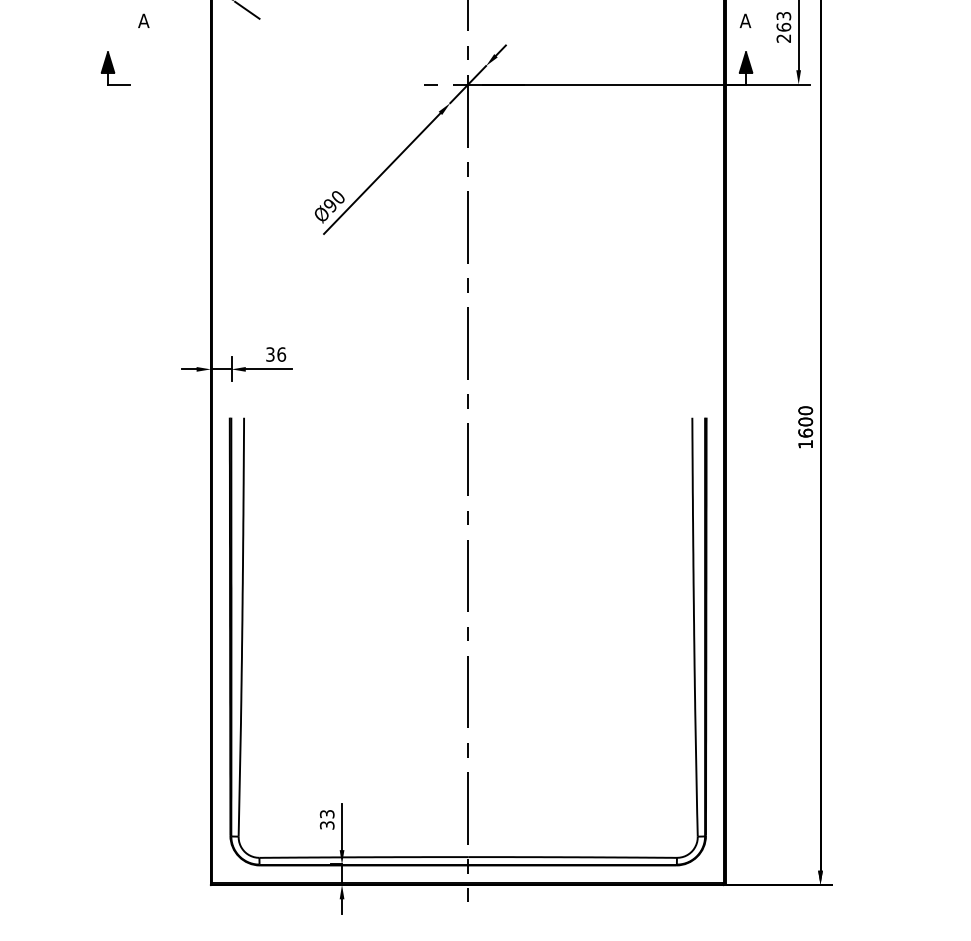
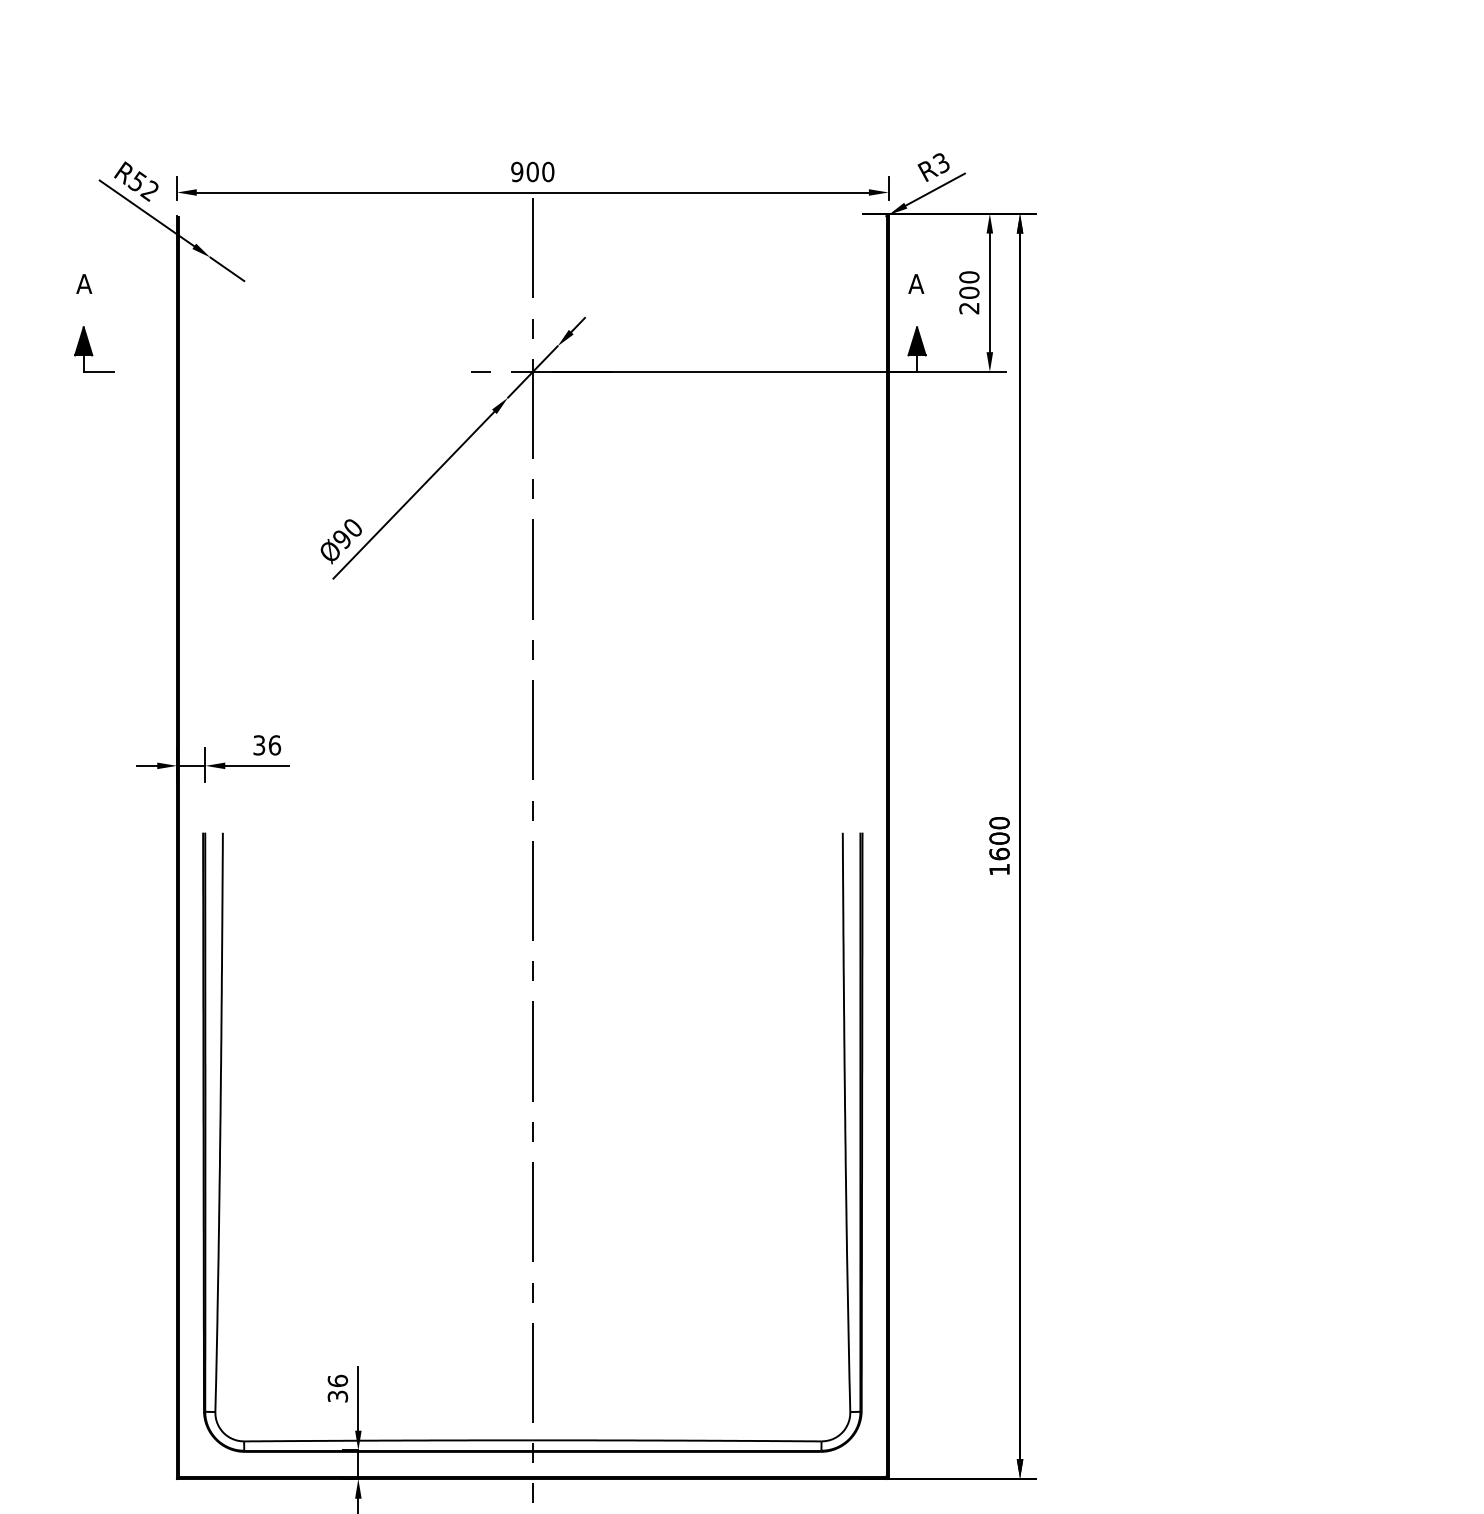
text: (783, 21) -> (969, 284), 263 -> 200
part: (115, 68) -> (94, 349), moved
text: (326, 813) -> (337, 1380), 33 -> 36

